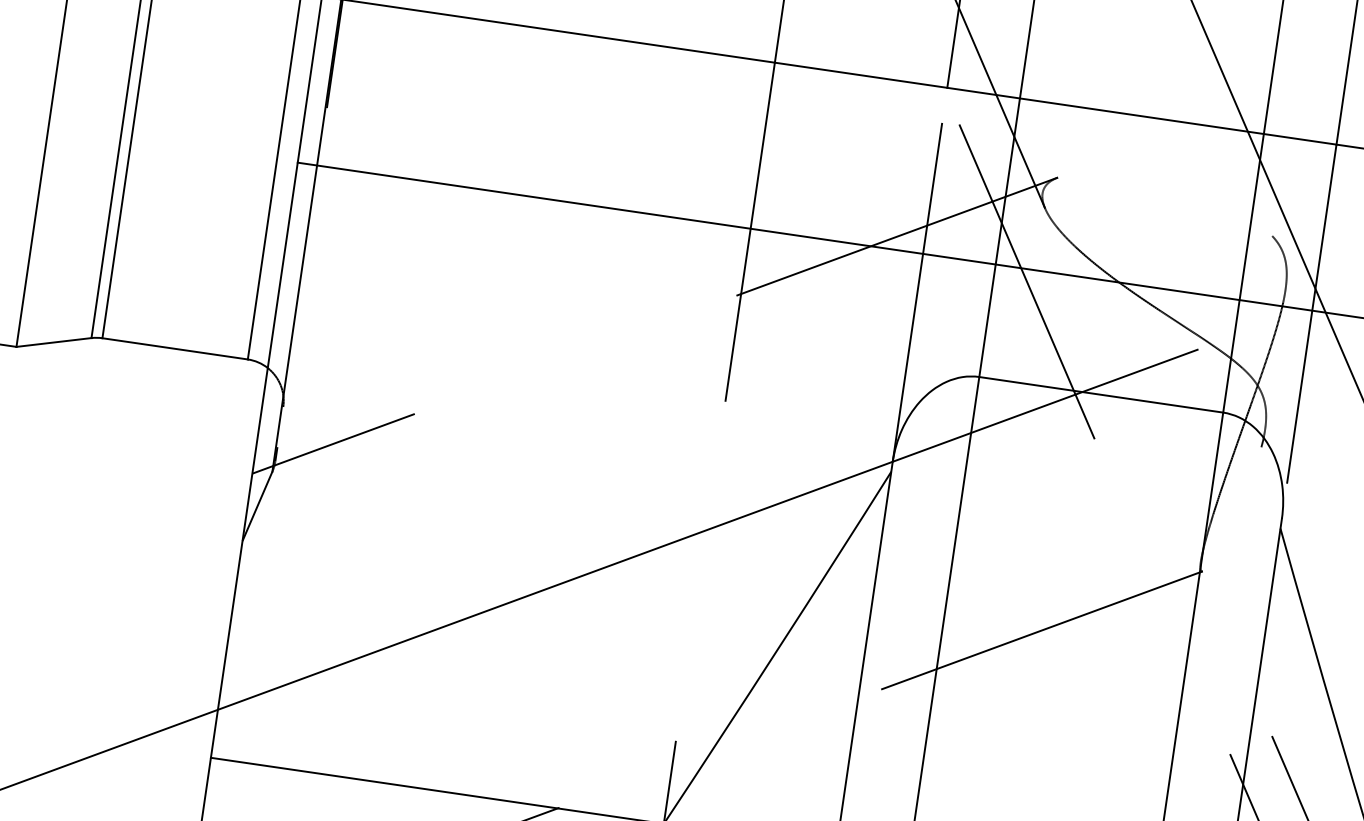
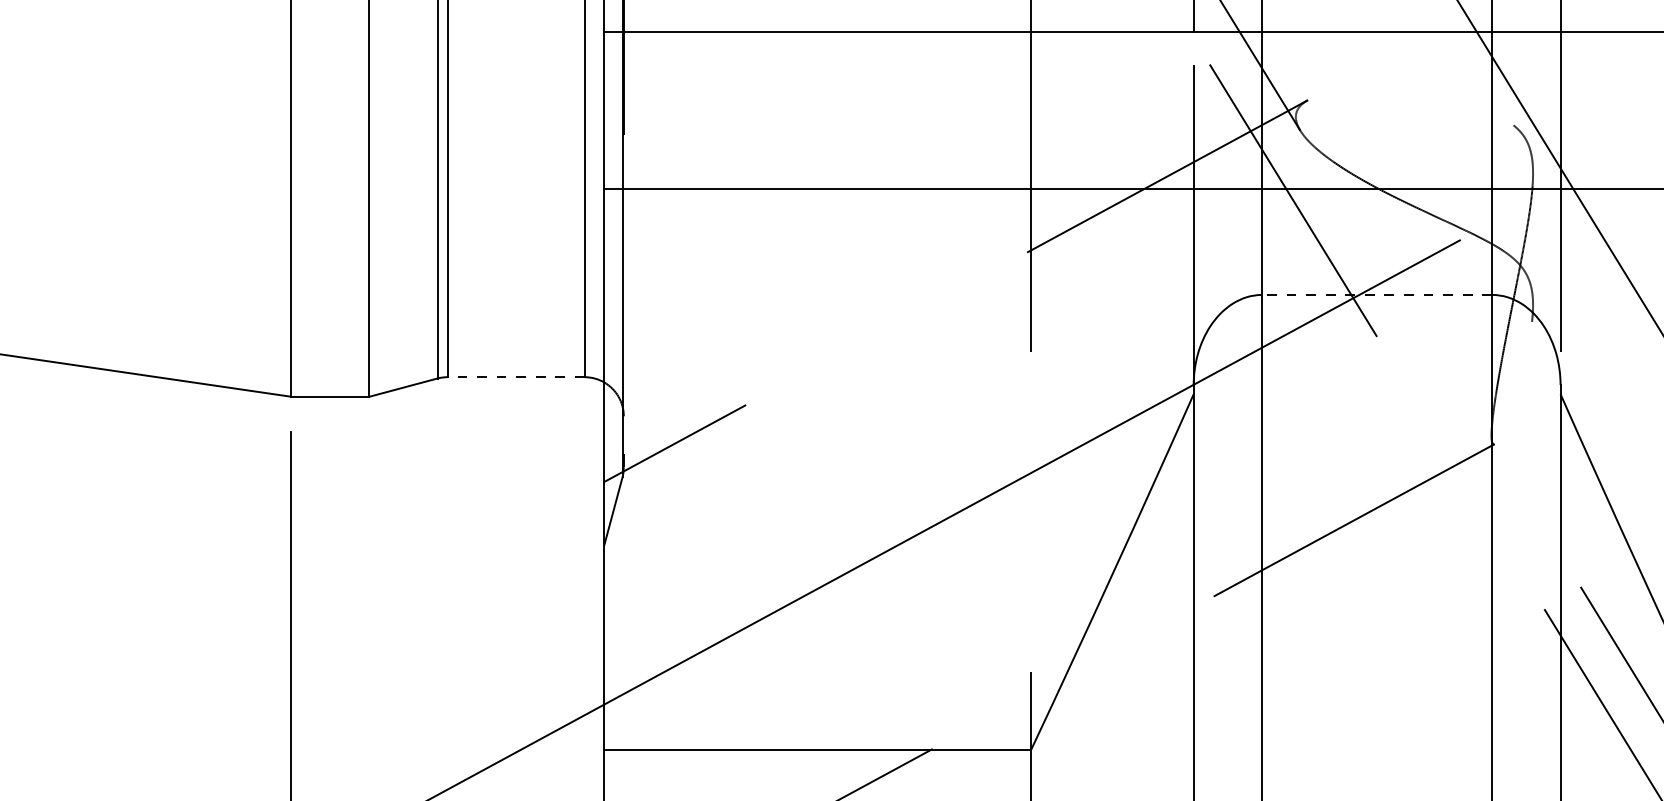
line: (175, 349) -> (516, 377), solid -> dashed
line: (1101, 394) -> (1377, 294), solid -> dashed

